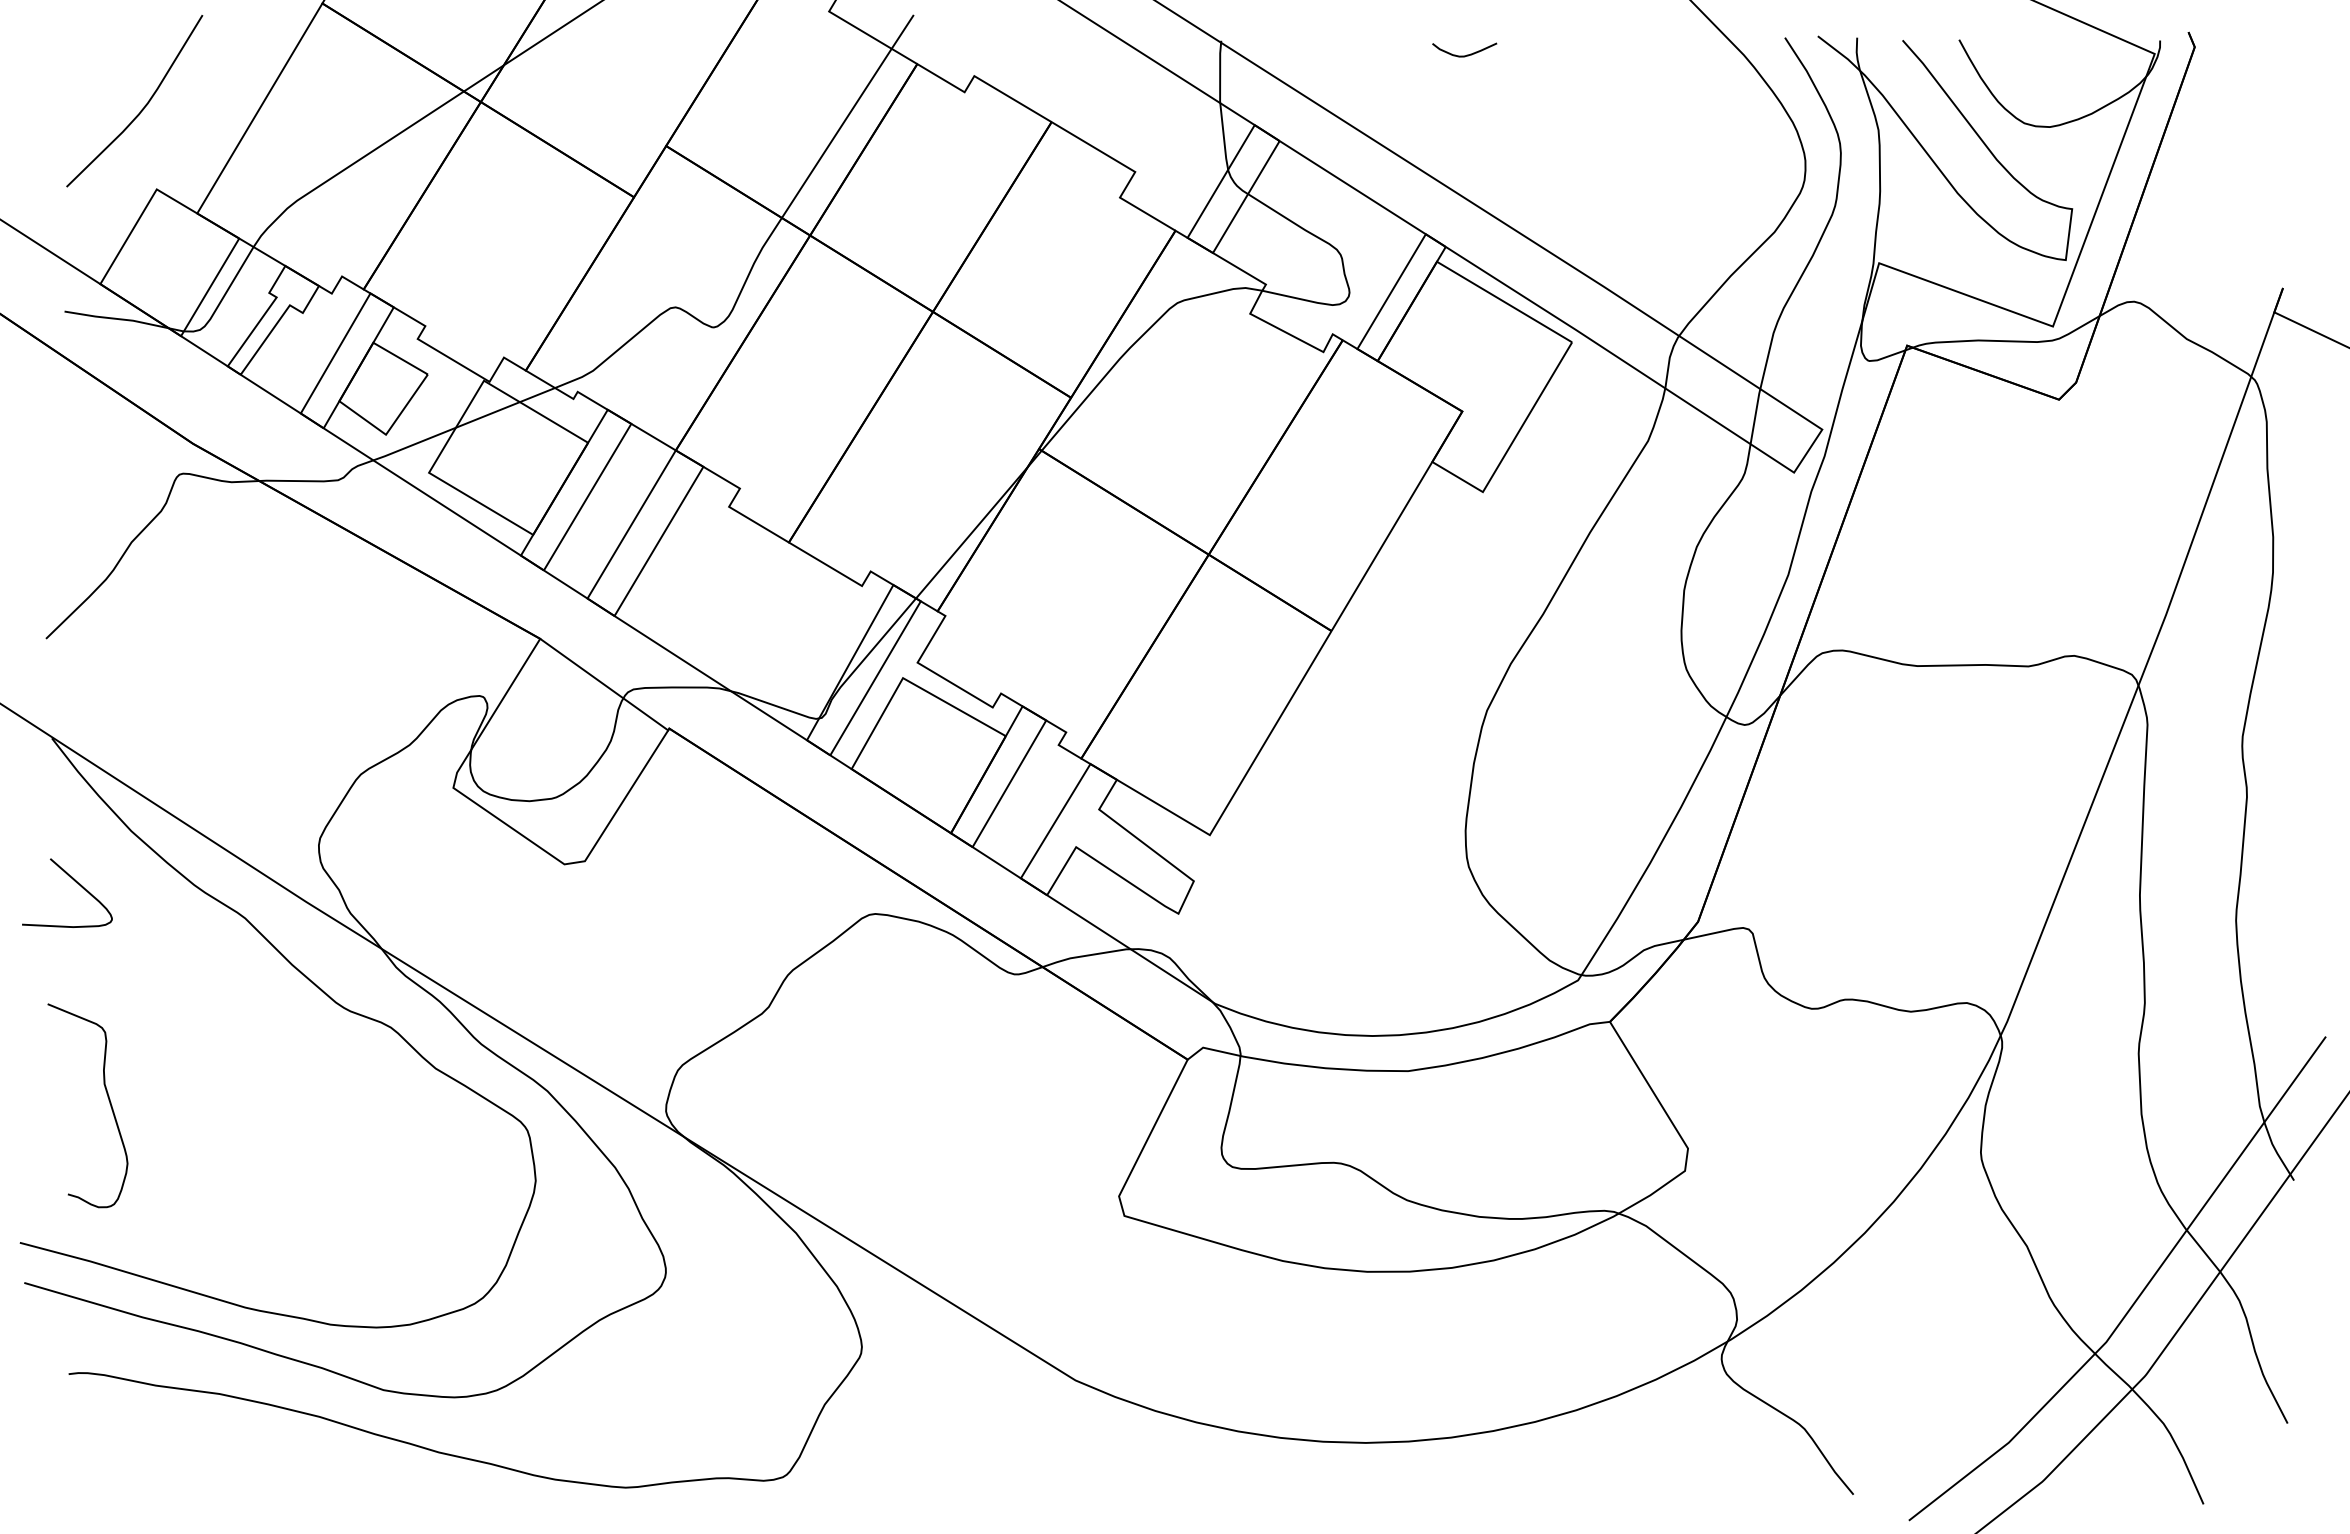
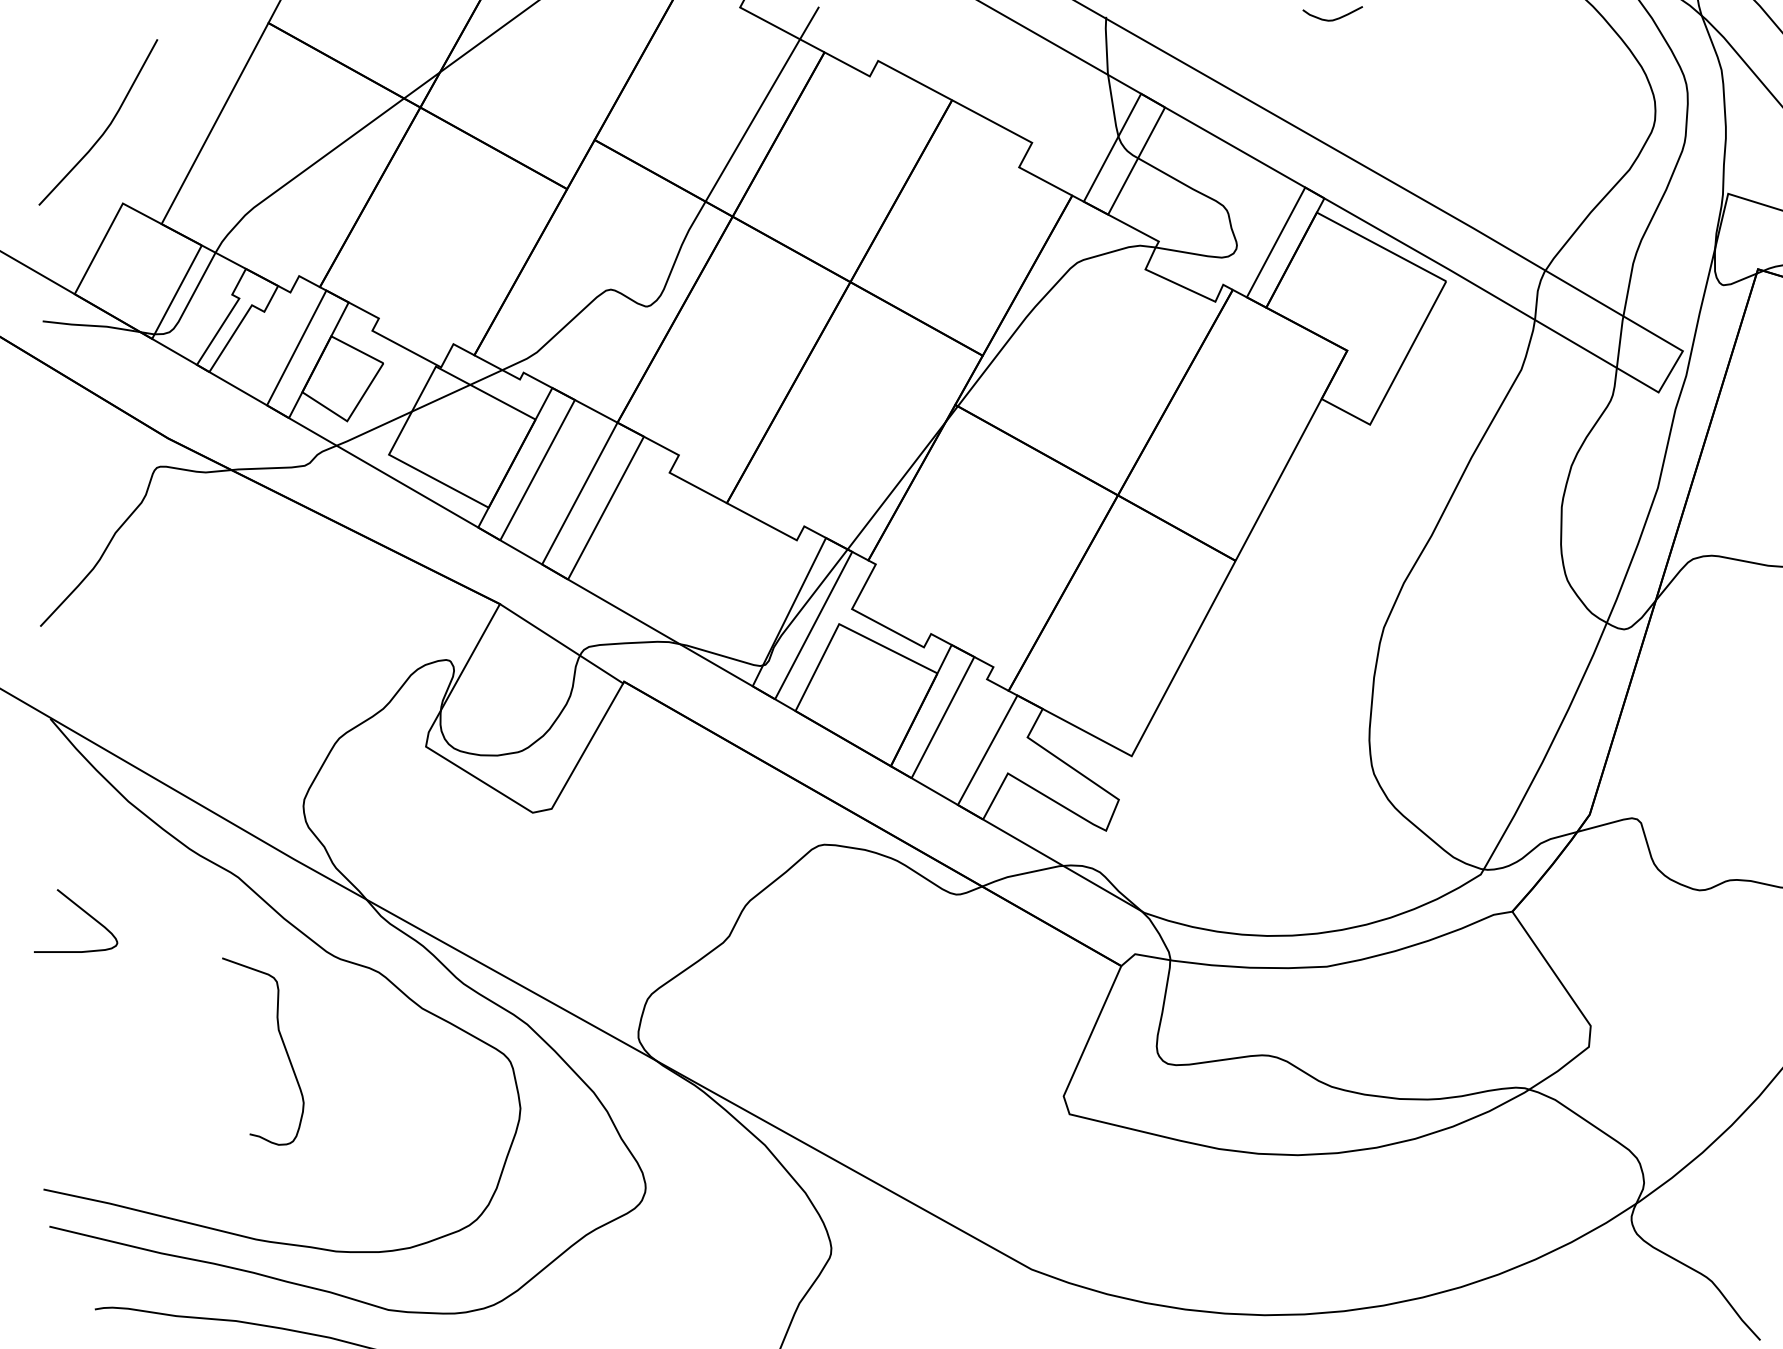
curve: (76, 883) -> (82, 911), moved
curve: (107, 1097) -> (282, 1042), moved

